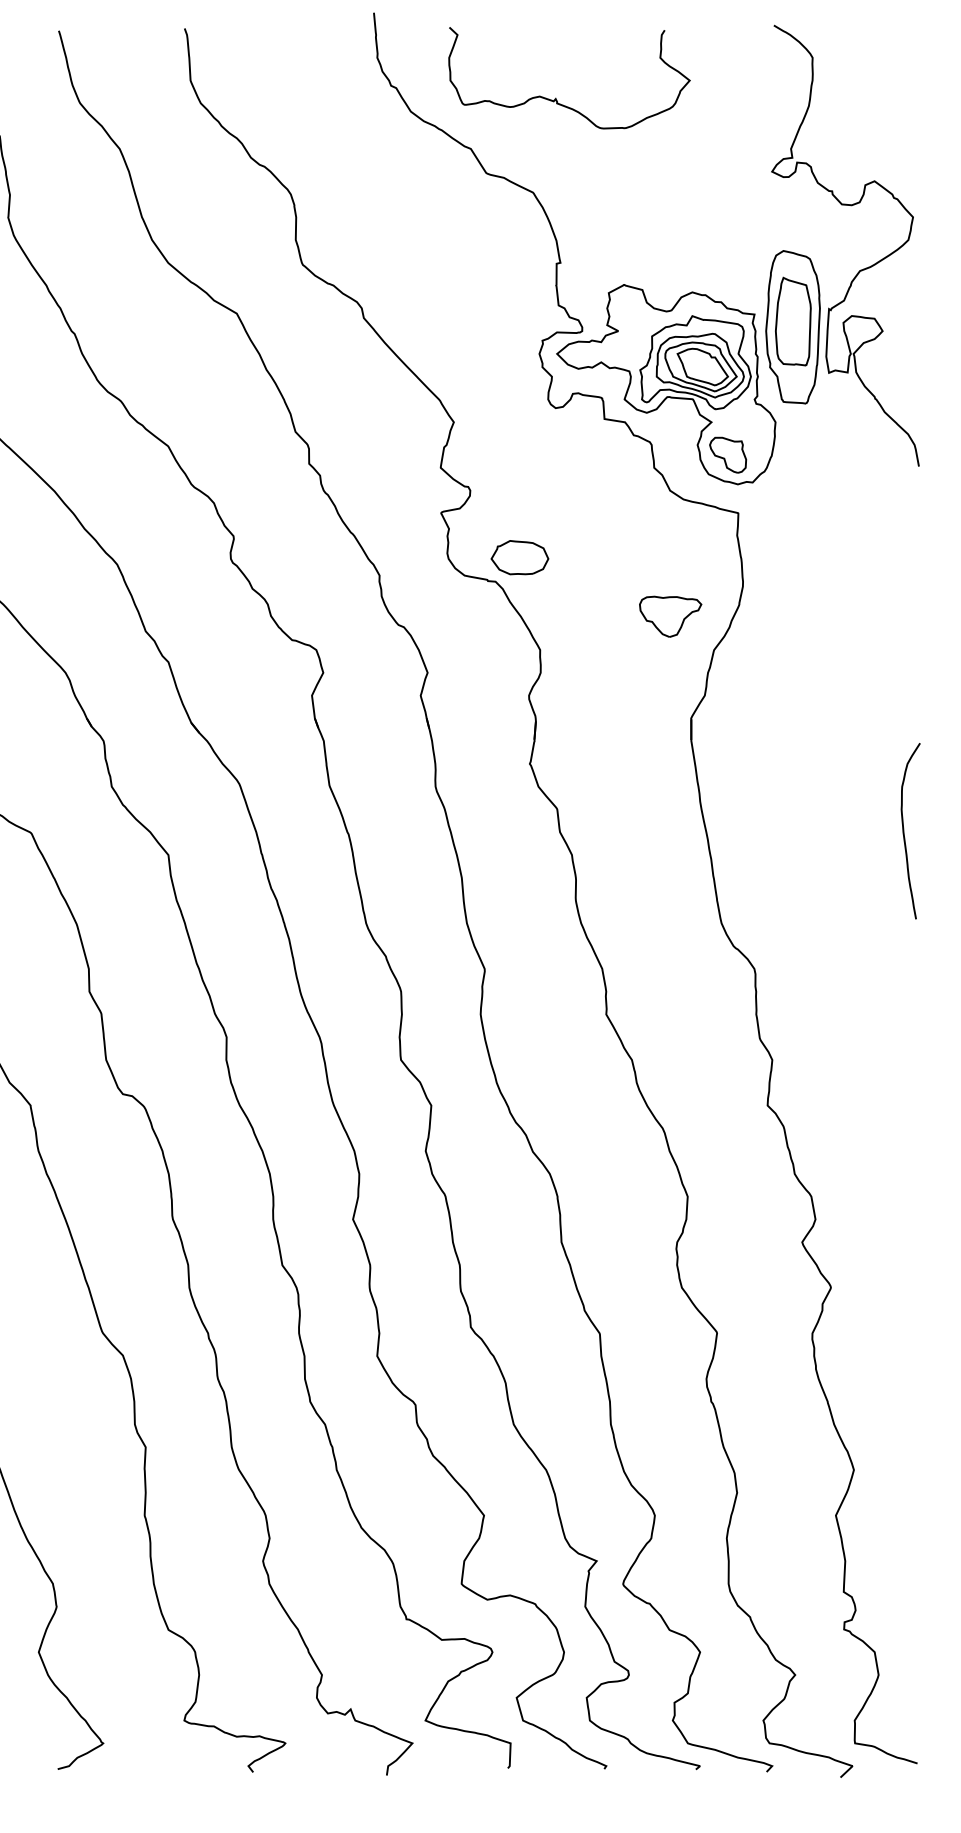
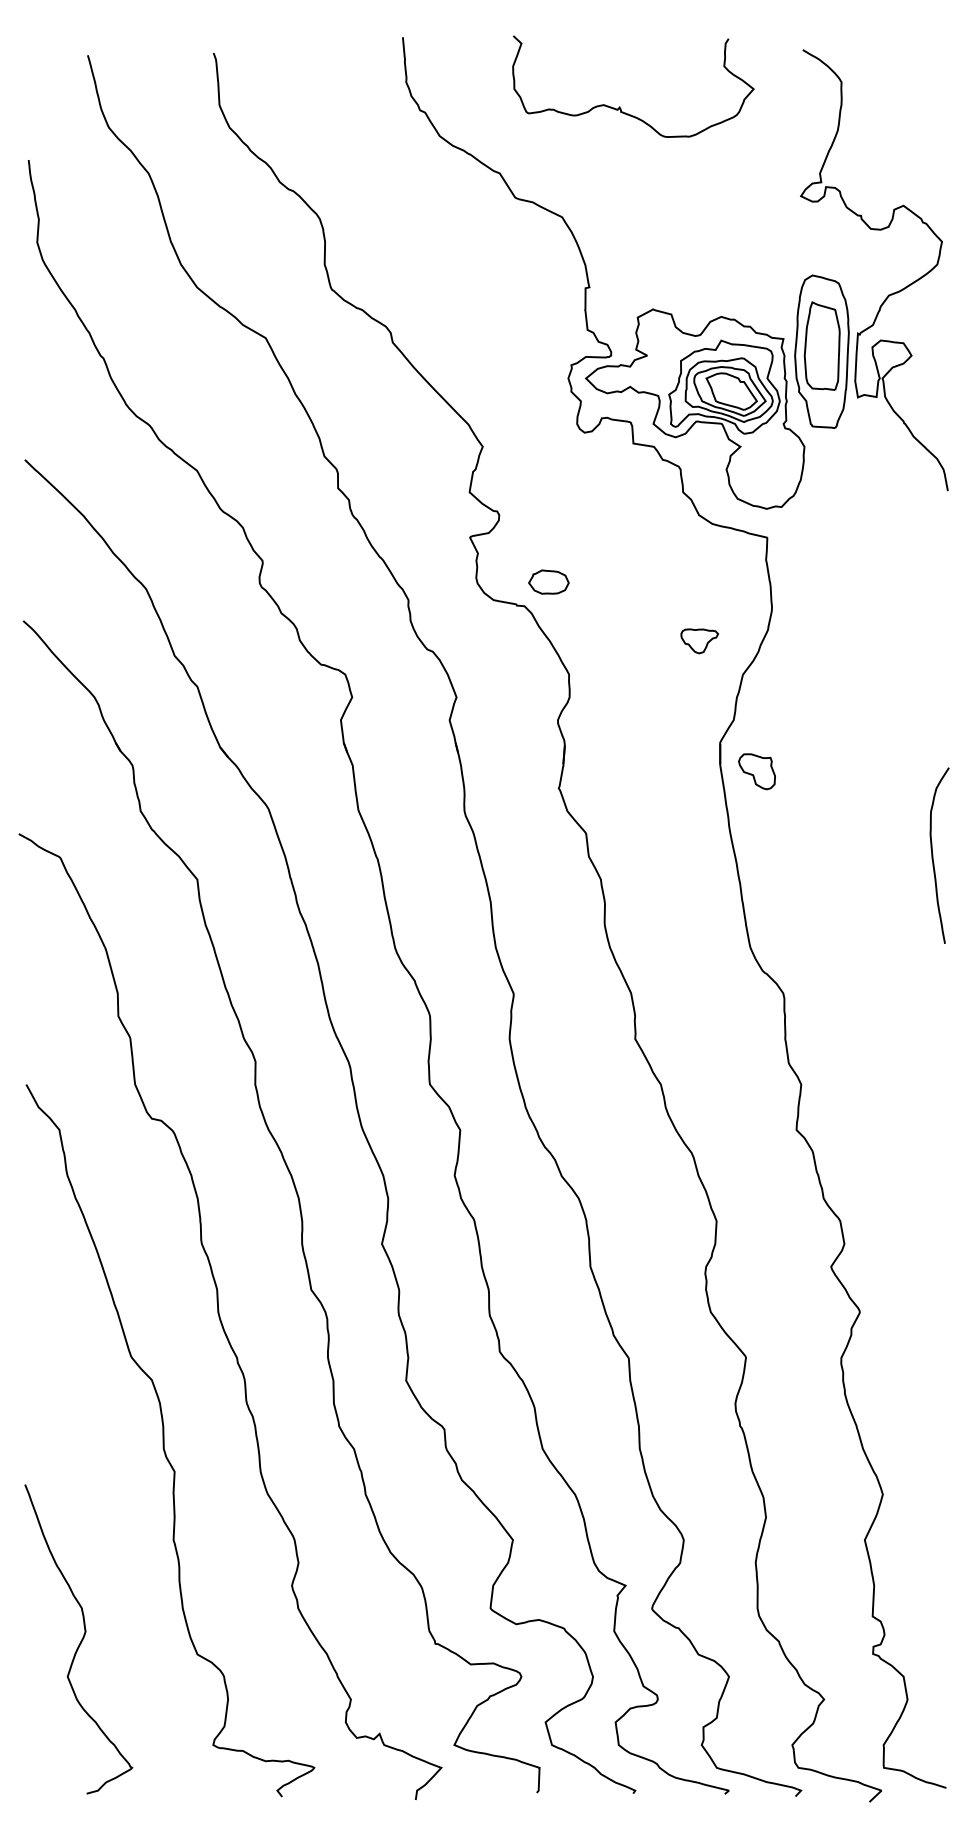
curve: (556, 97) -> (620, 106), moved
part: (727, 454) -> (756, 771), moved
part: (519, 556) -> (548, 581), size x0.7
part: (670, 616) -> (699, 641), size x0.6

